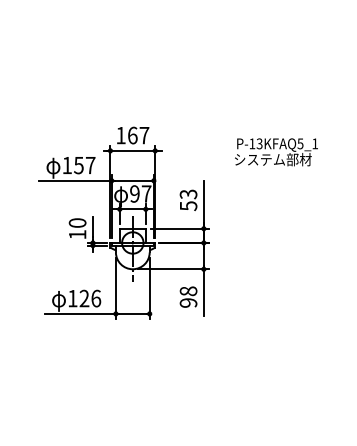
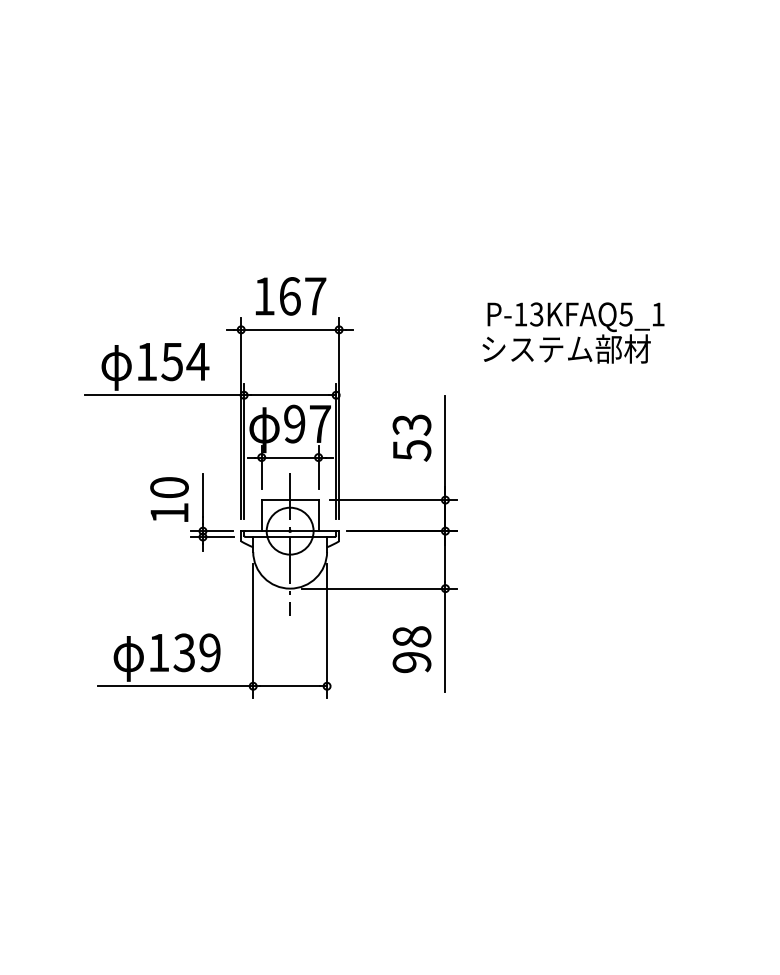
text: (276, 152) -> (573, 333), moved
text: (90, 165) -> (197, 361), 157 -> 154
text: (90, 298) -> (197, 652), 126 -> 139

